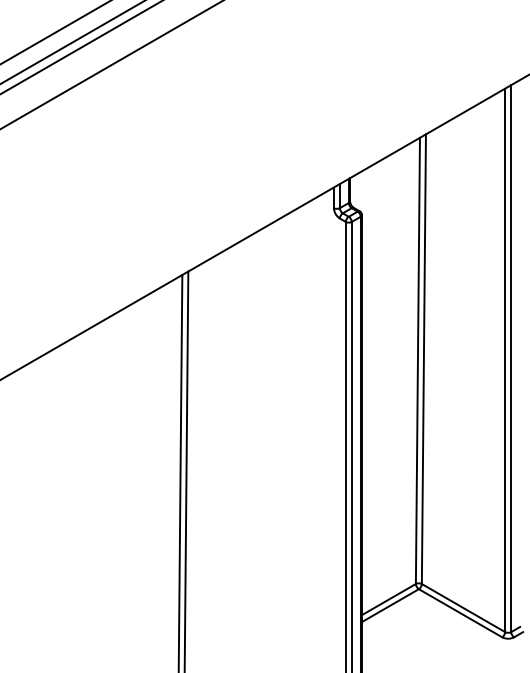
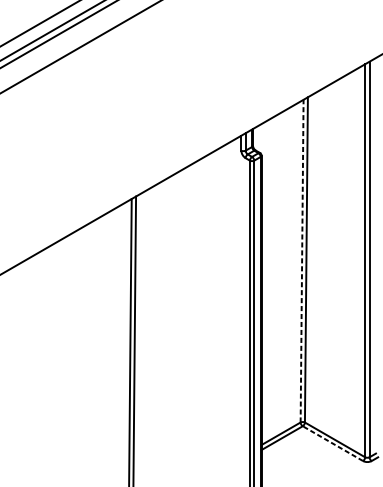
line: (417, 360) -> (301, 260), solid -> dashed
line: (460, 613) -> (332, 443), solid -> dashed

